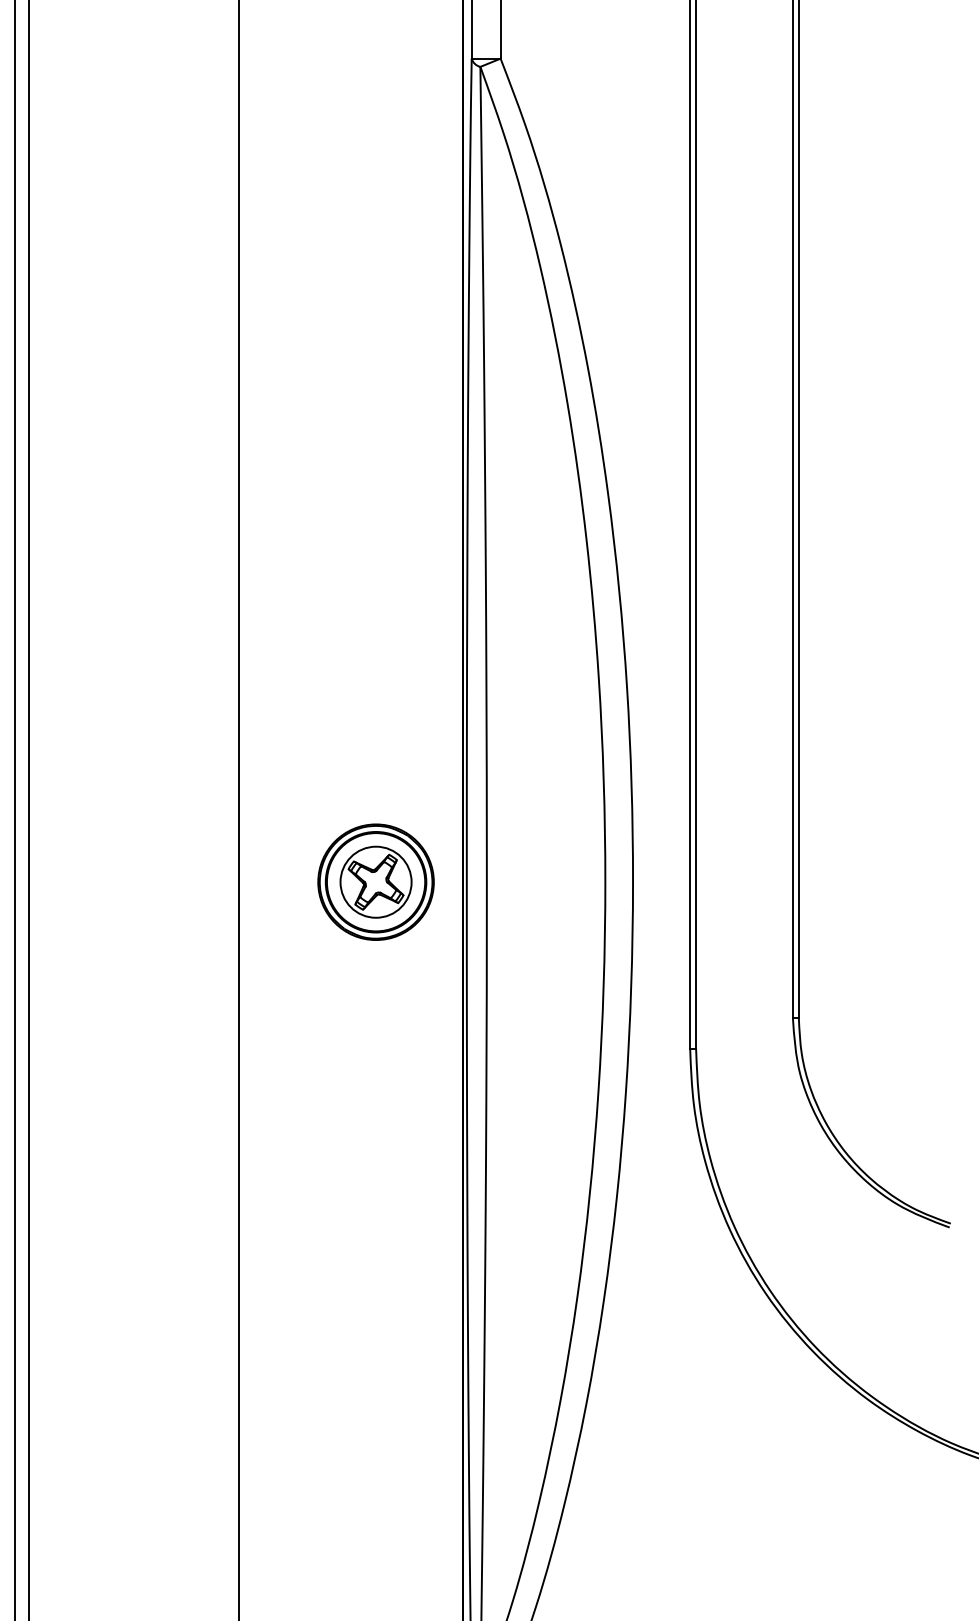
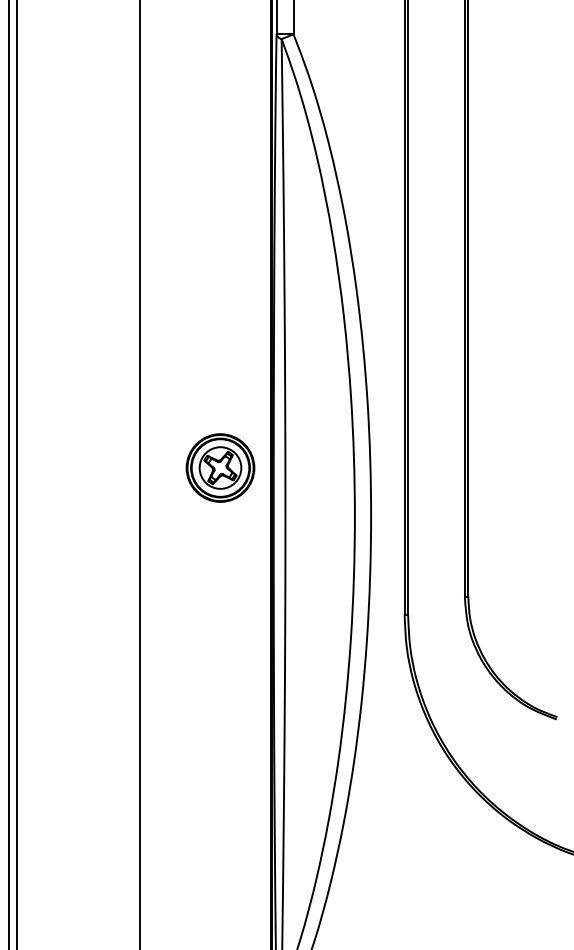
part: (376, 881) -> (220, 467), moved

